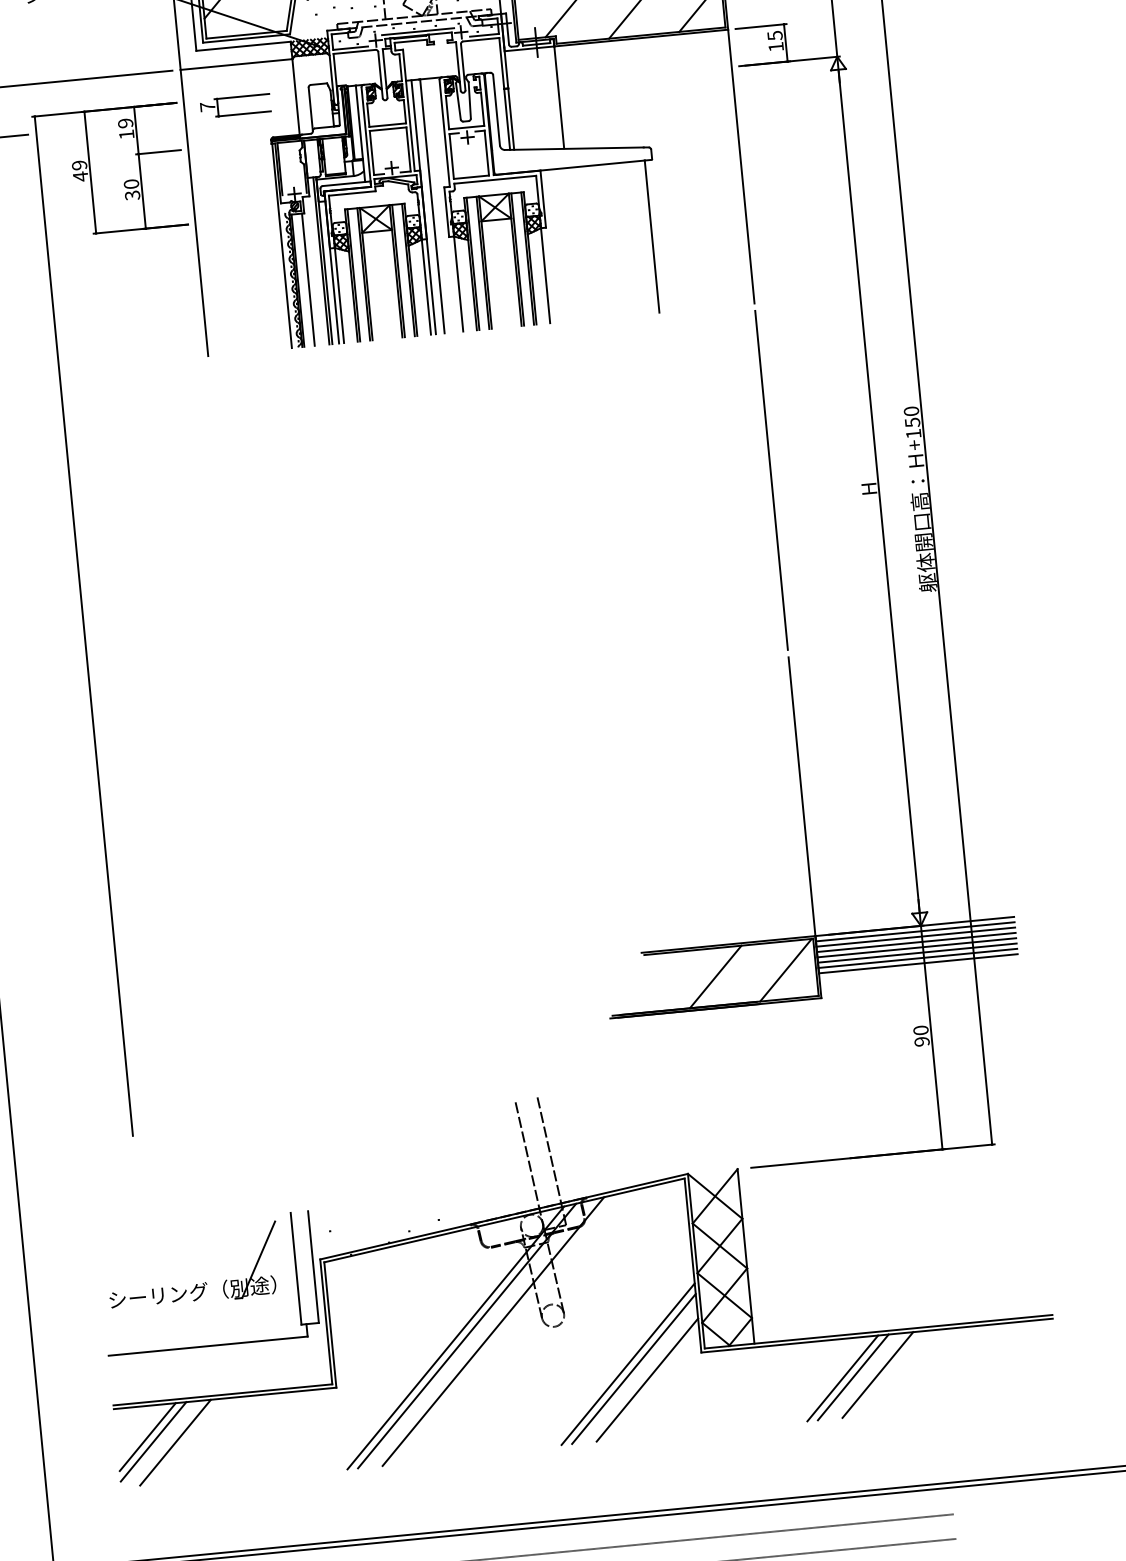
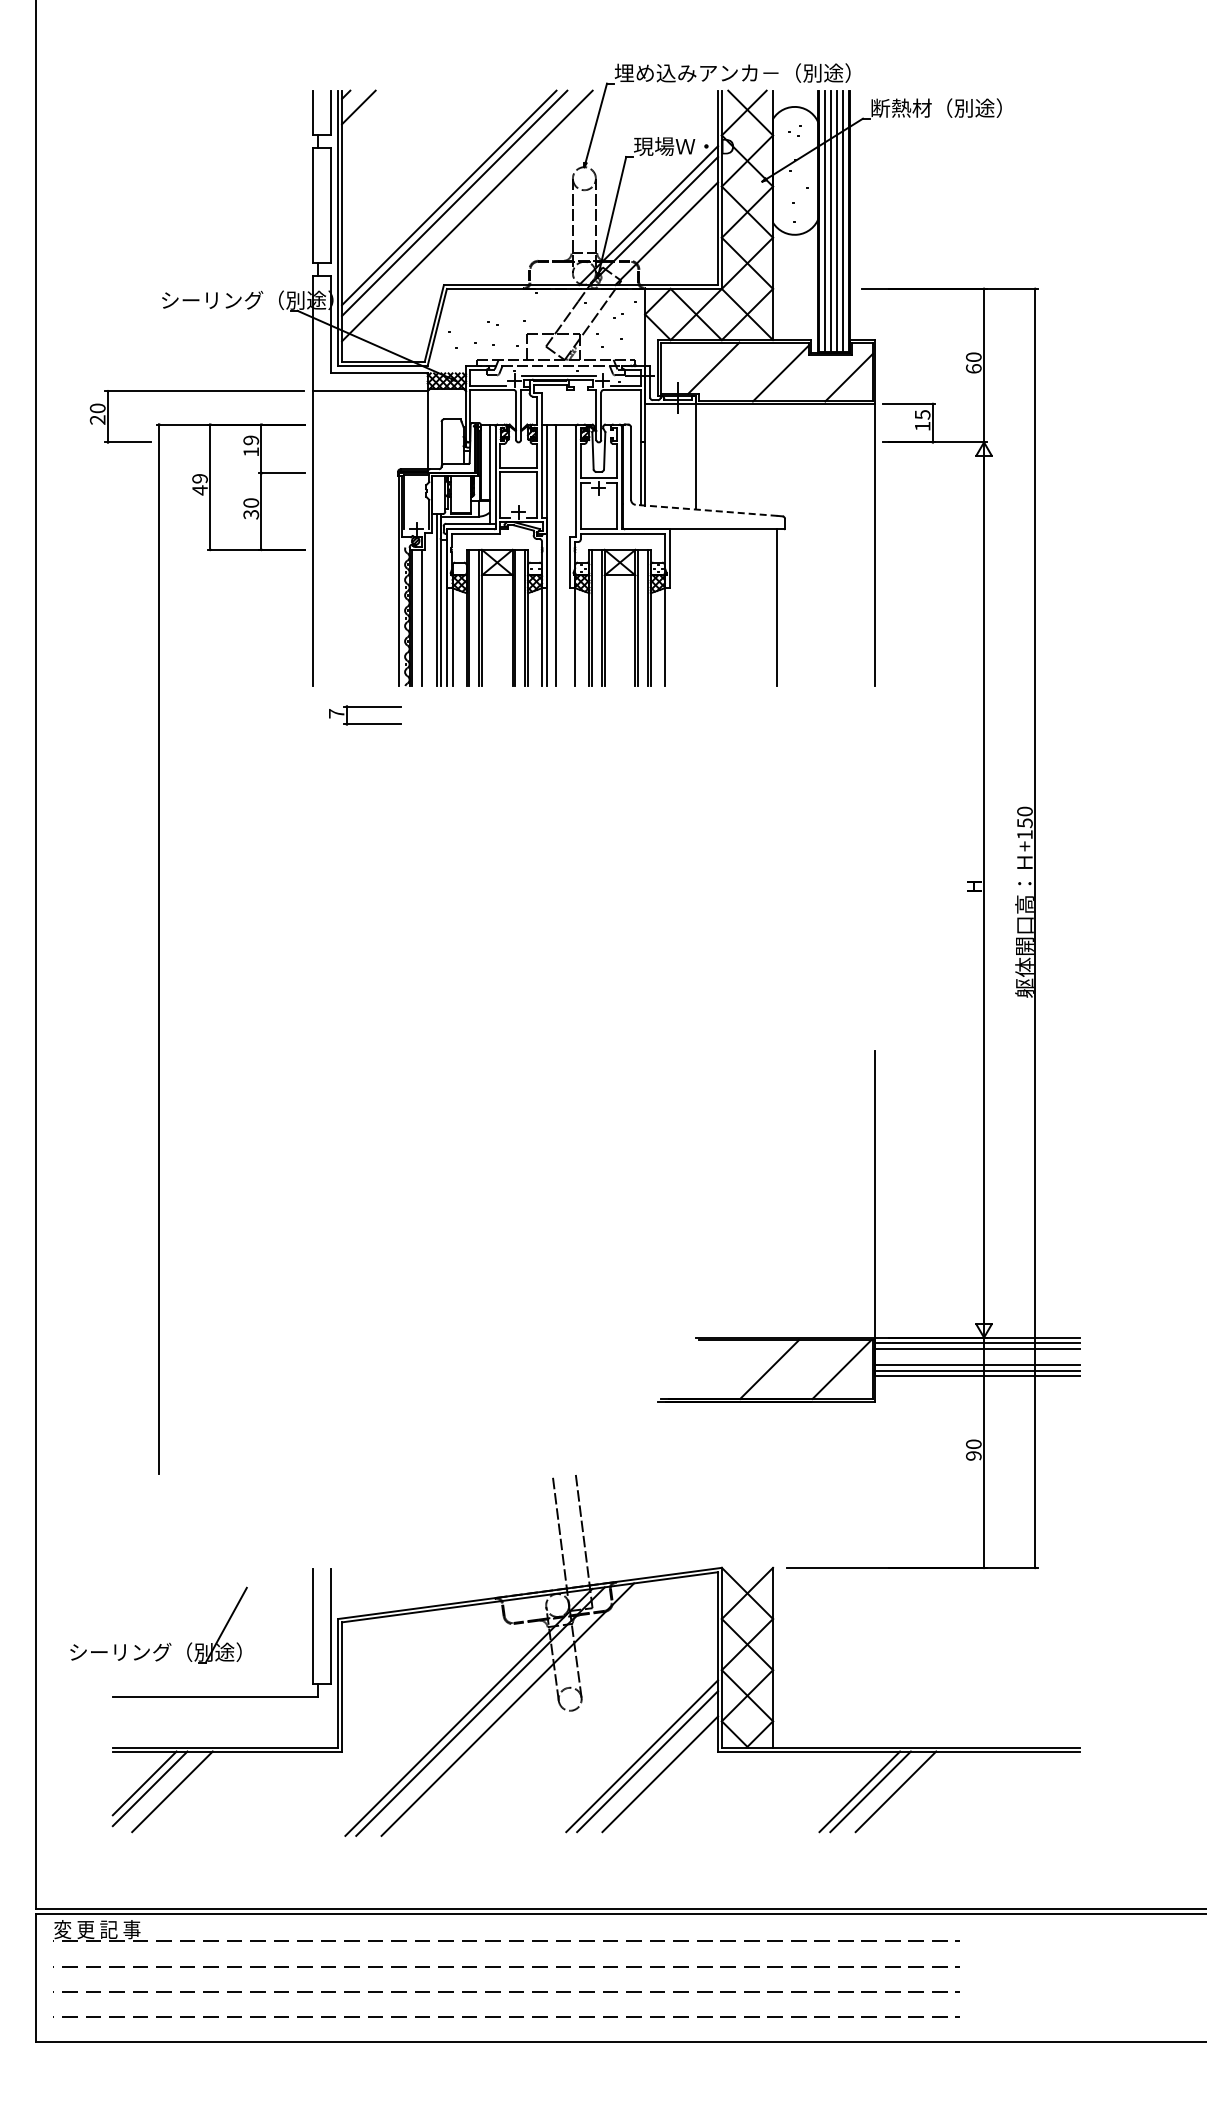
part: (235, 98) -> (365, 707), moved
line: (574, 148) -> (706, 510), solid -> dashed
line: (771, 479) -> (875, 867), removed
line: (916, 942) -> (977, 1354), removed
line: (916, 947) -> (977, 1359), removed
part: (195, 1284) -> (159, 1644), moved

